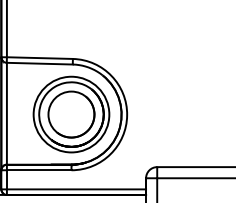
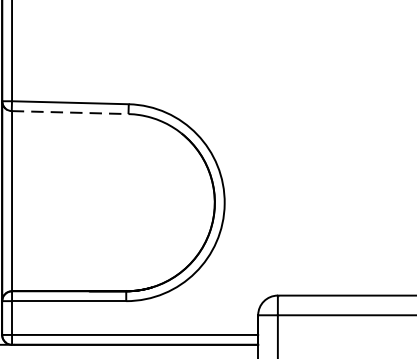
line: (40, 63) -> (71, 112), solid -> dashed
part: (71, 114) -> (126, 202), removed

